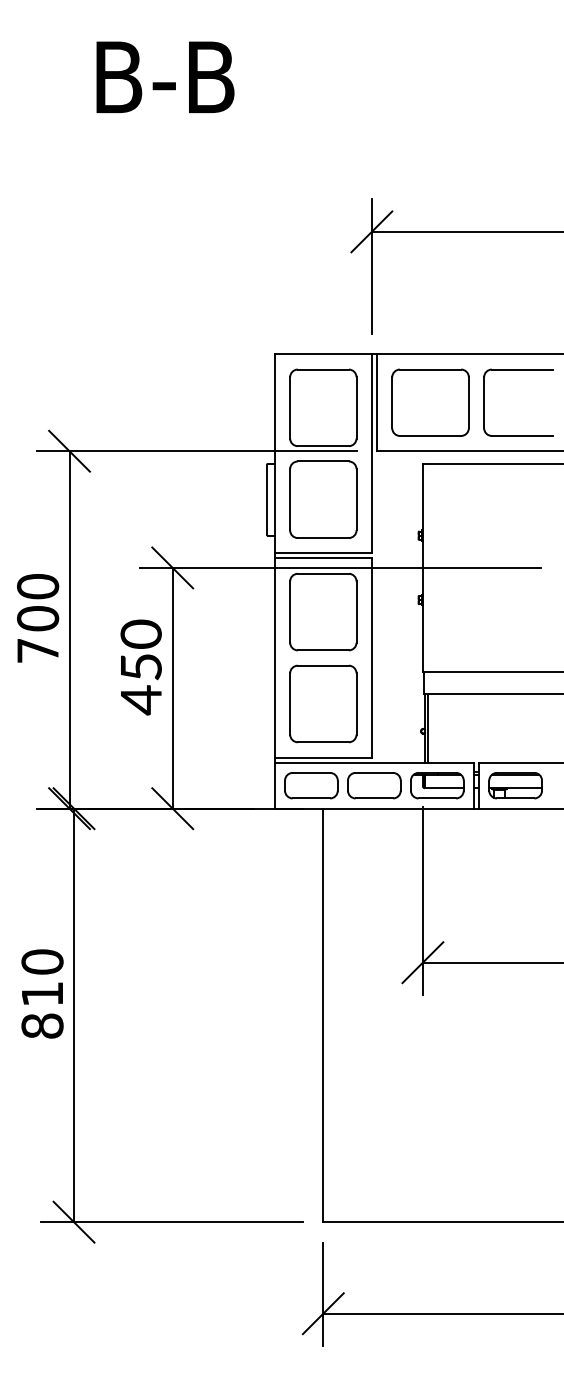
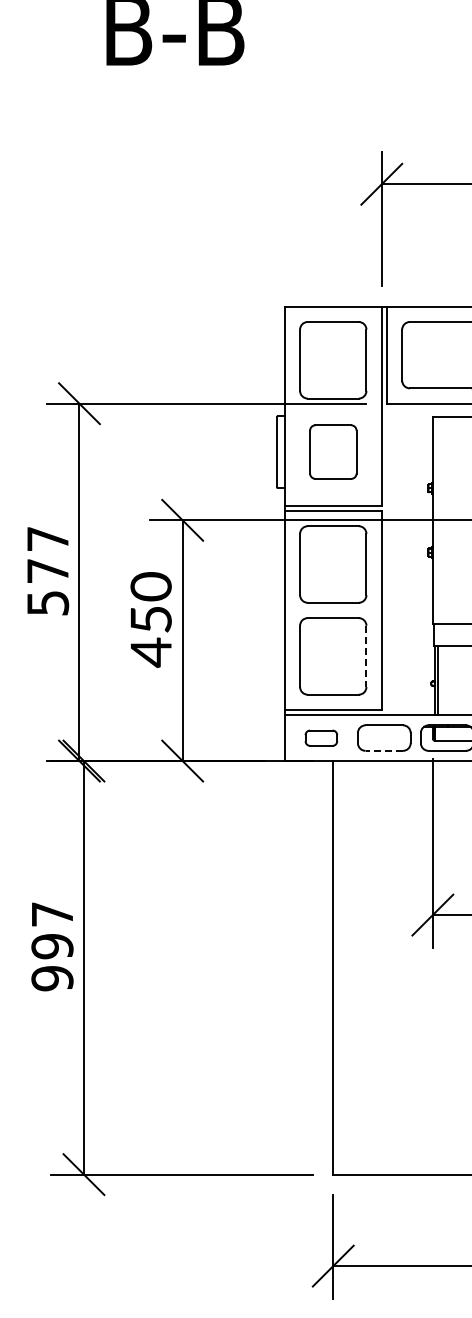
part: (323, 499) -> (333, 451), size x0.7
text: (37, 618) -> (47, 570), 700 -> 577
line: (356, 703) -> (366, 655), solid -> dashed
part: (311, 785) -> (321, 737), size x0.6
line: (374, 798) -> (384, 750), solid -> dashed
text: (42, 993) -> (52, 945), 810 -> 997

